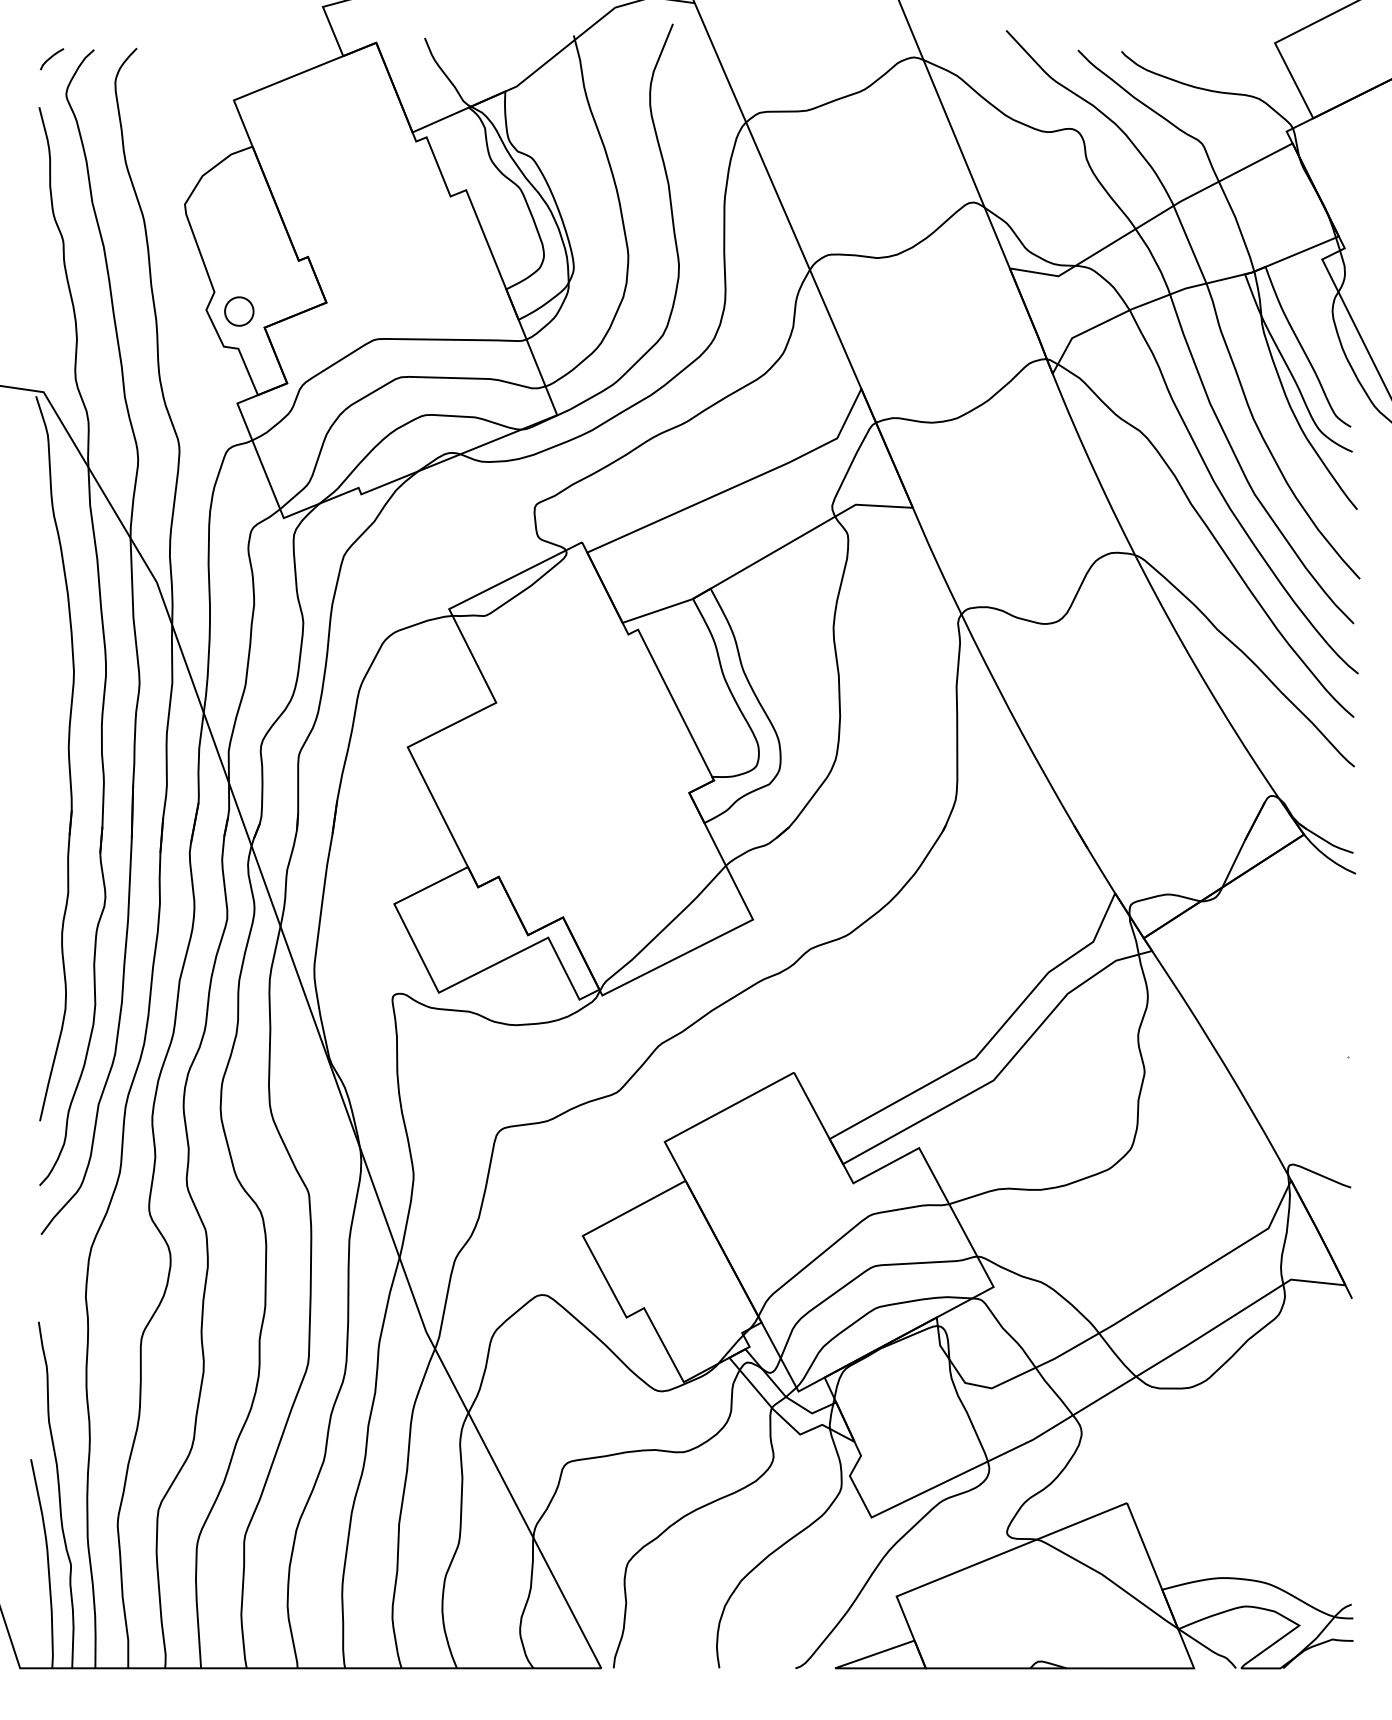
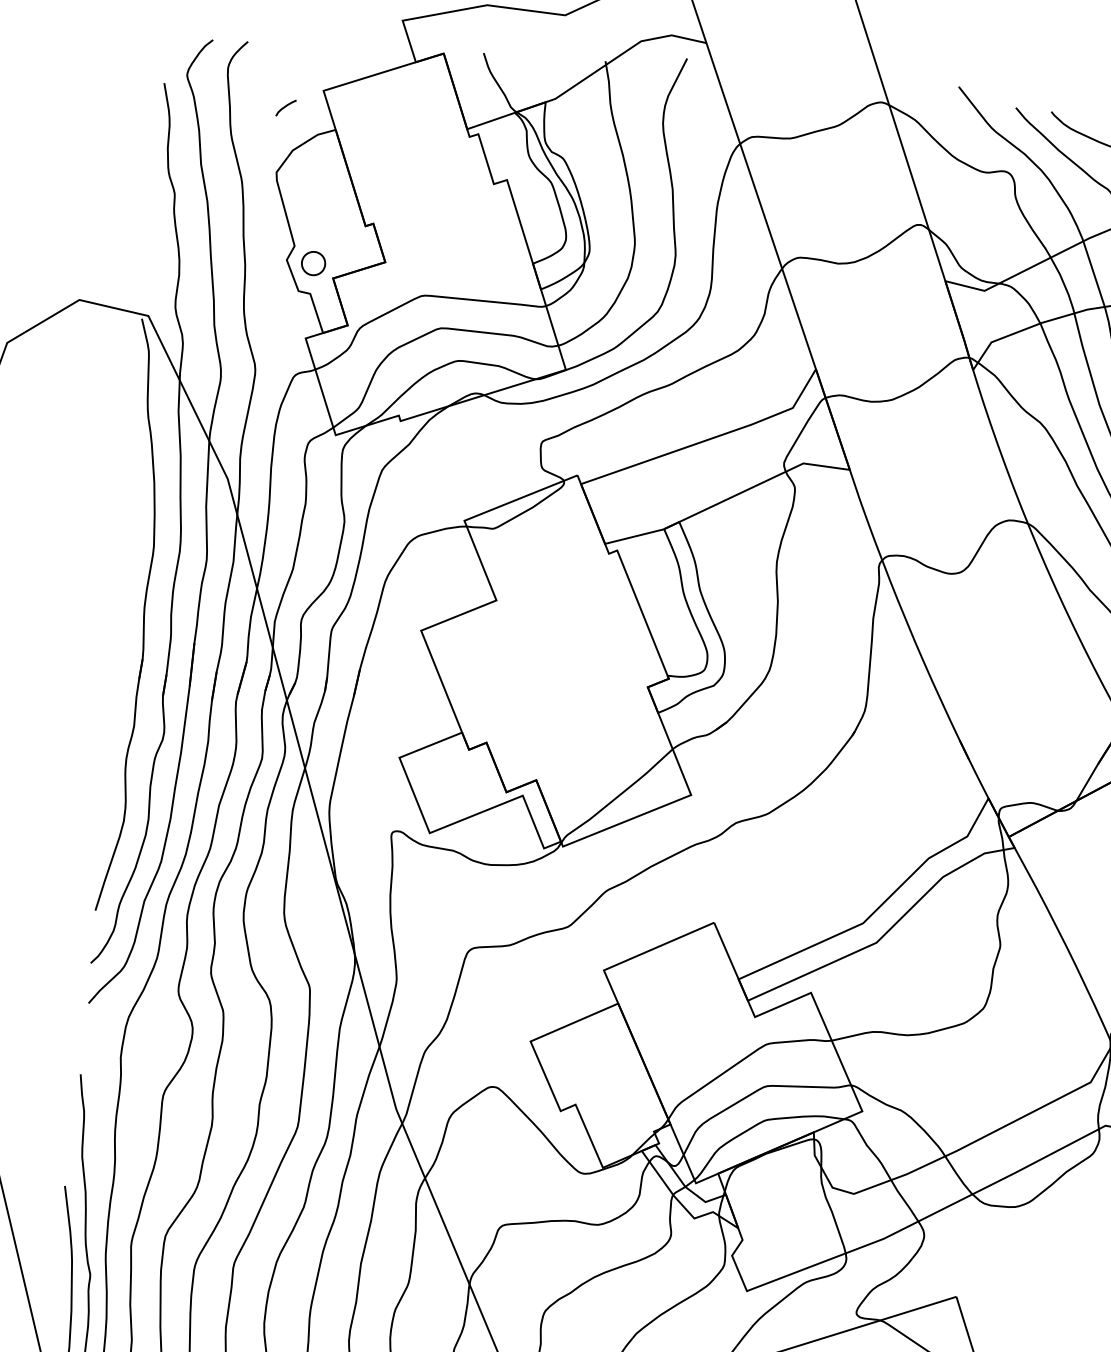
curve: (51, 58) -> (285, 107), moved

